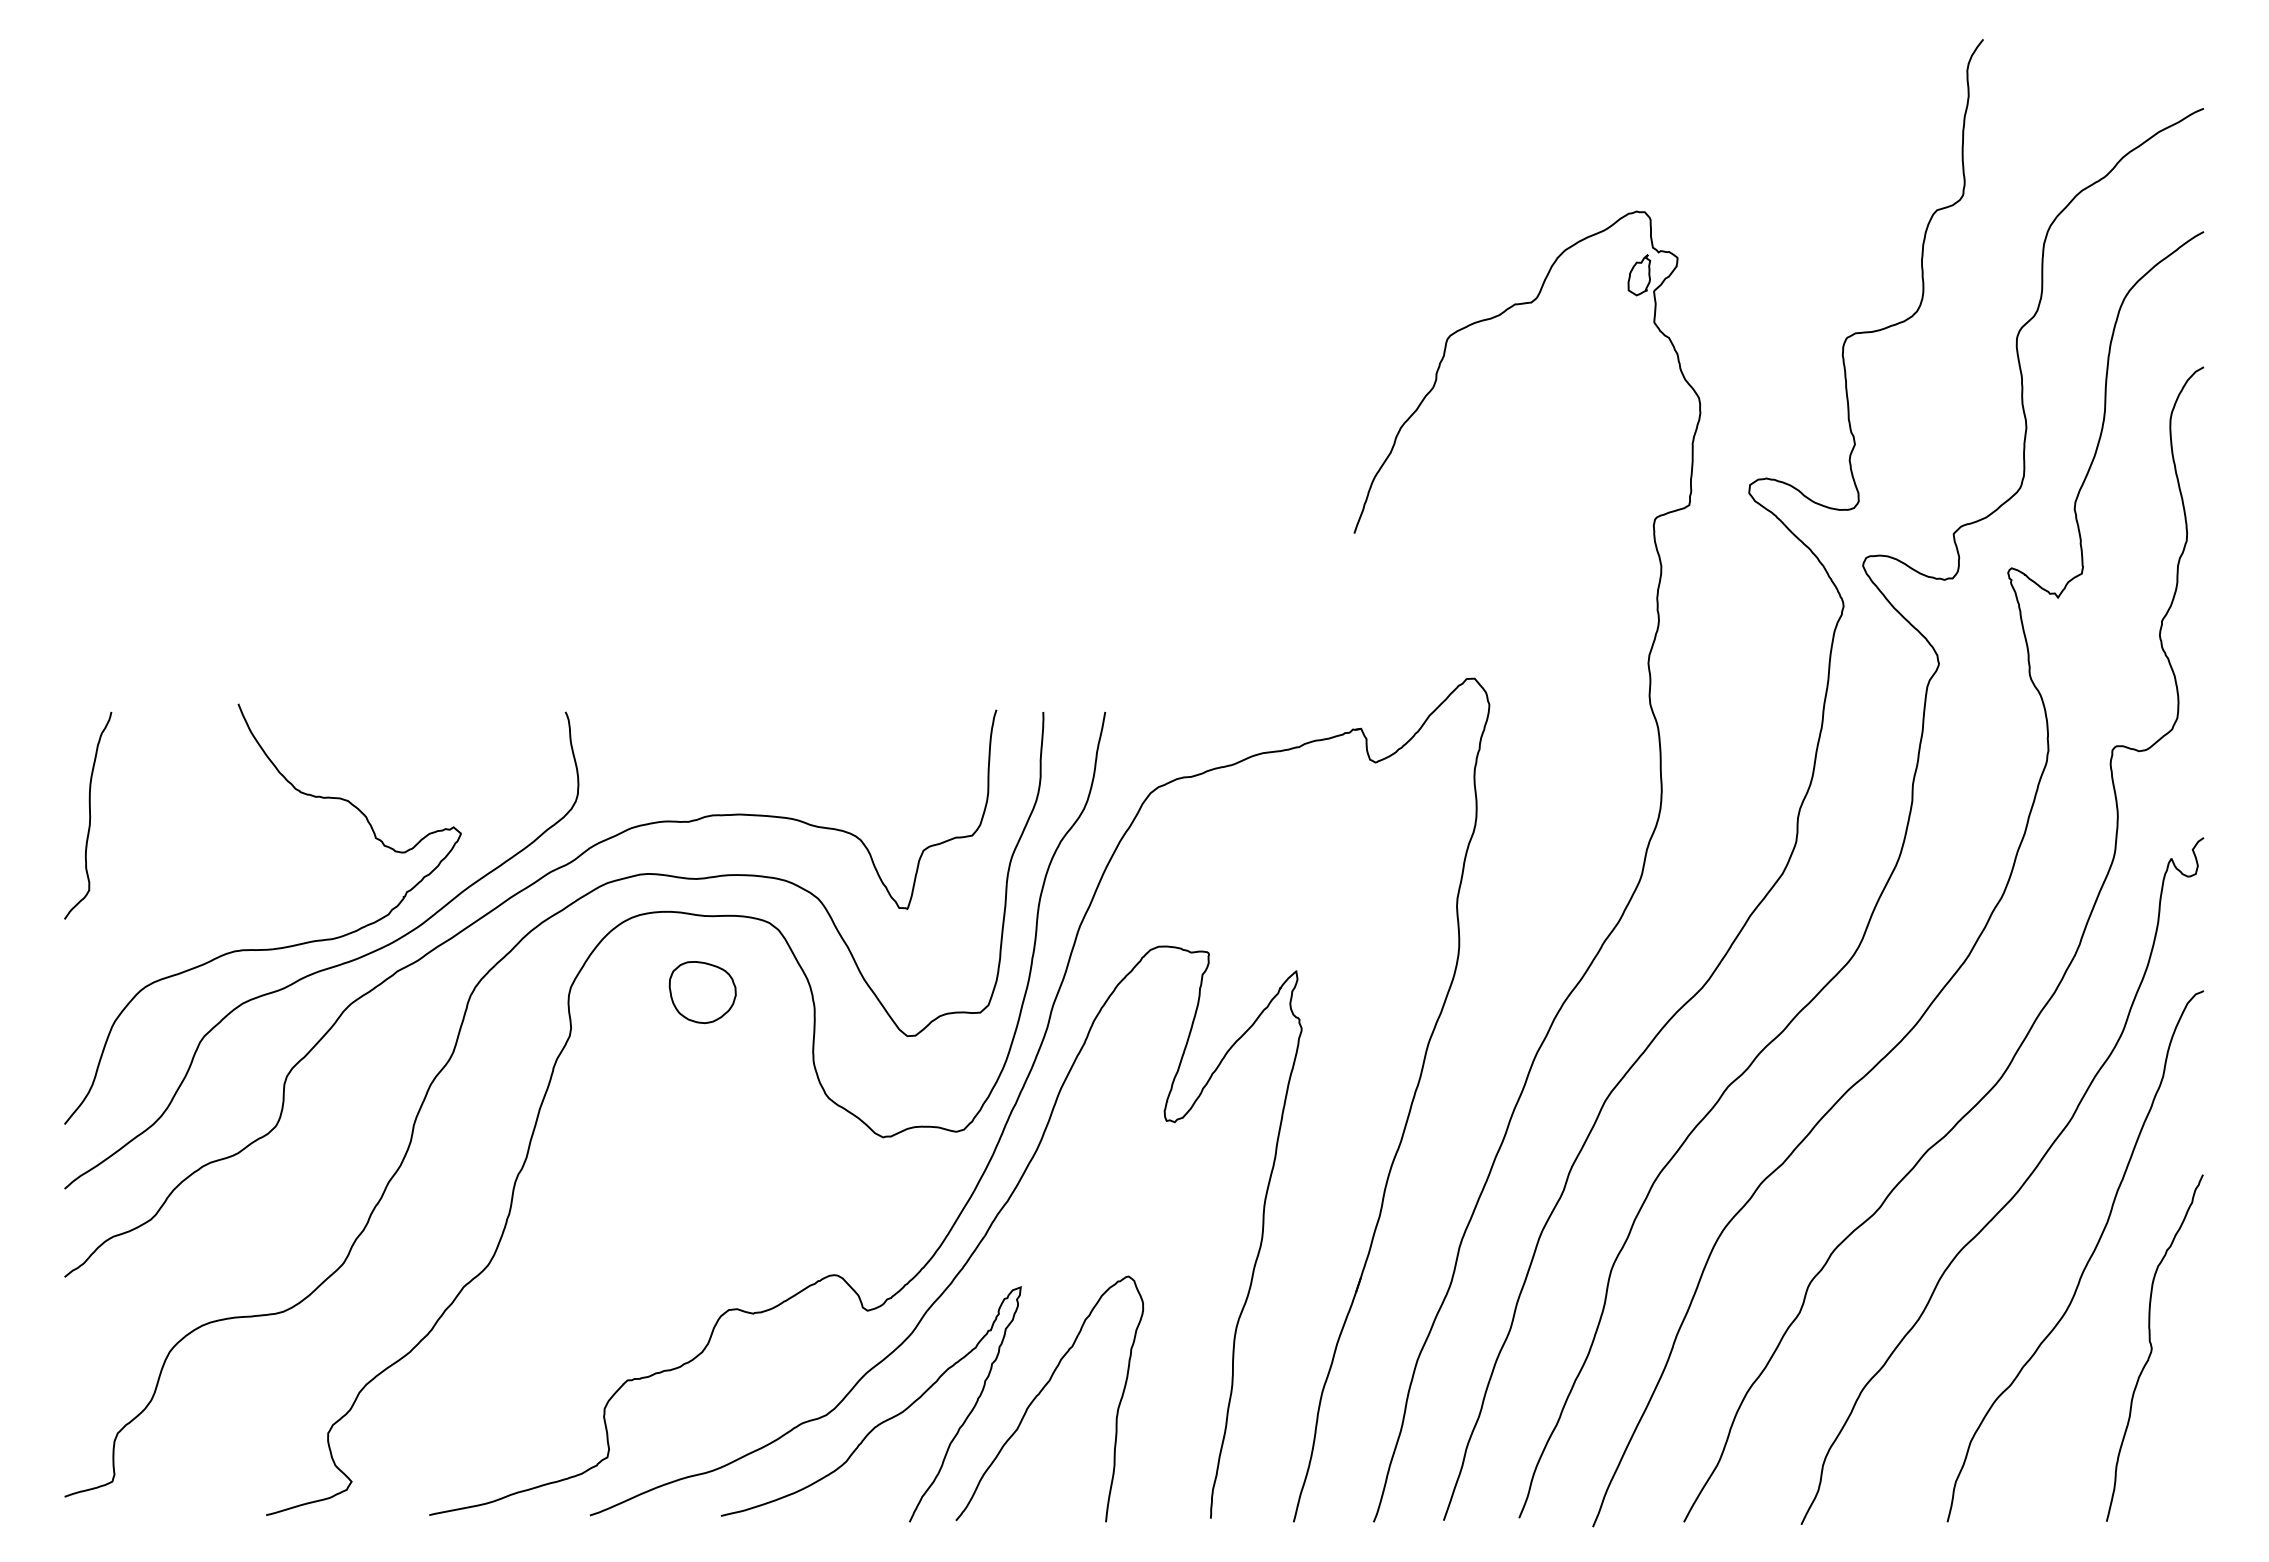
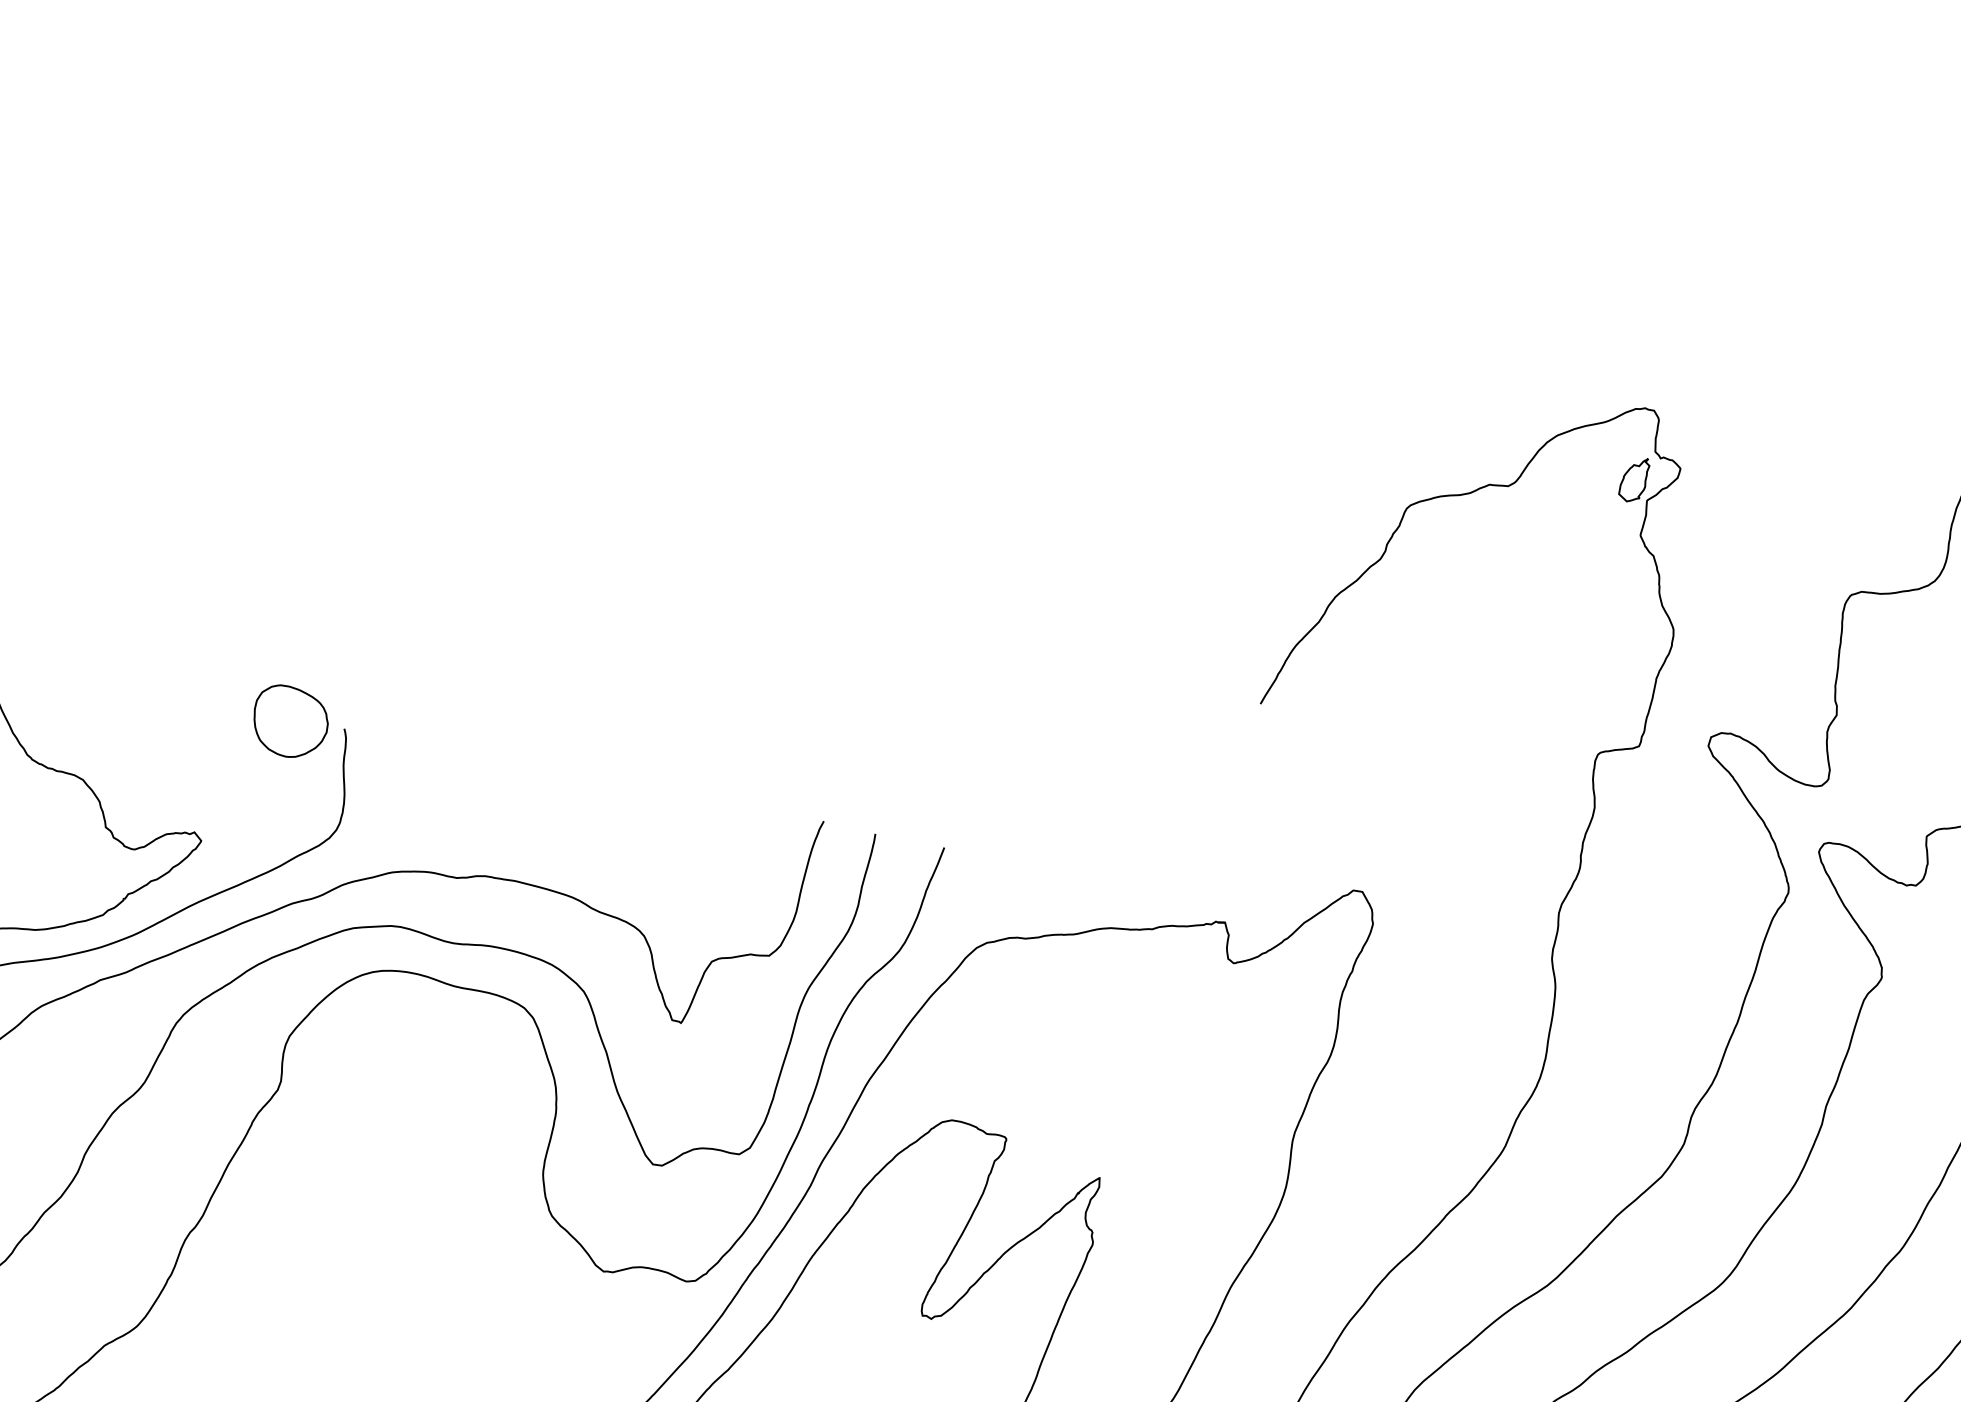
part: (702, 992) -> (290, 722), moved

